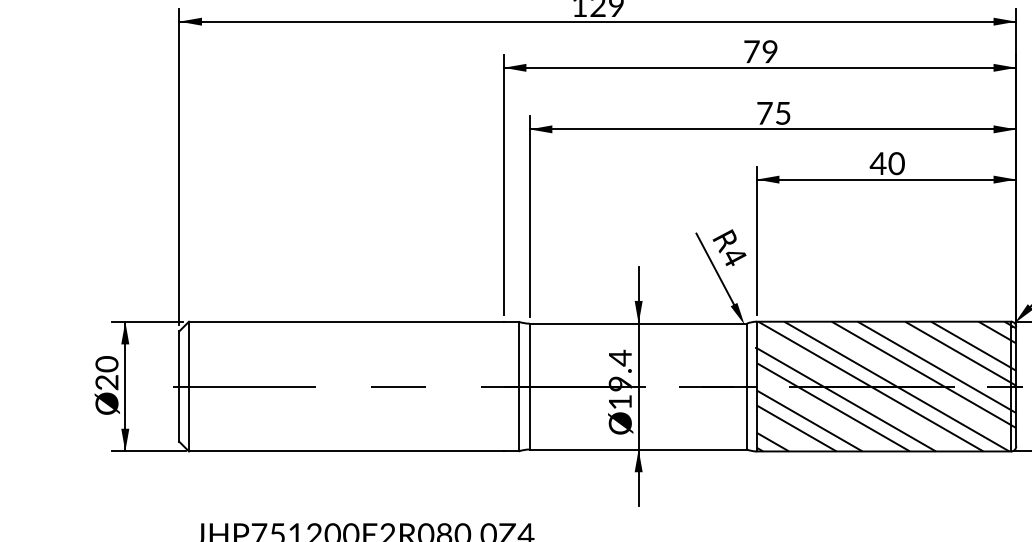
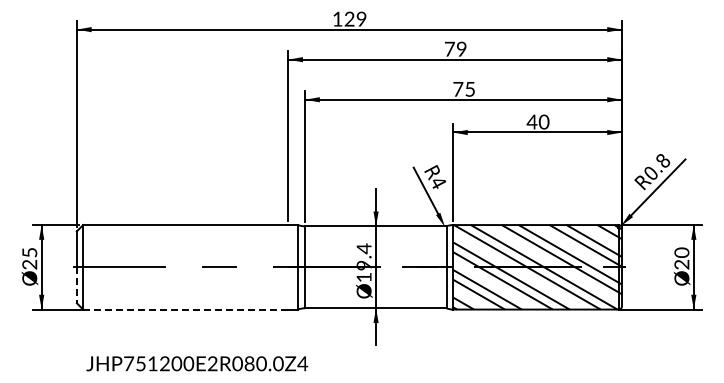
text: (106, 363) -> (29, 252), 20 -> 25
line: (178, 414) -> (76, 285), solid -> dashed
line: (347, 451) -> (186, 309), solid -> dashed

